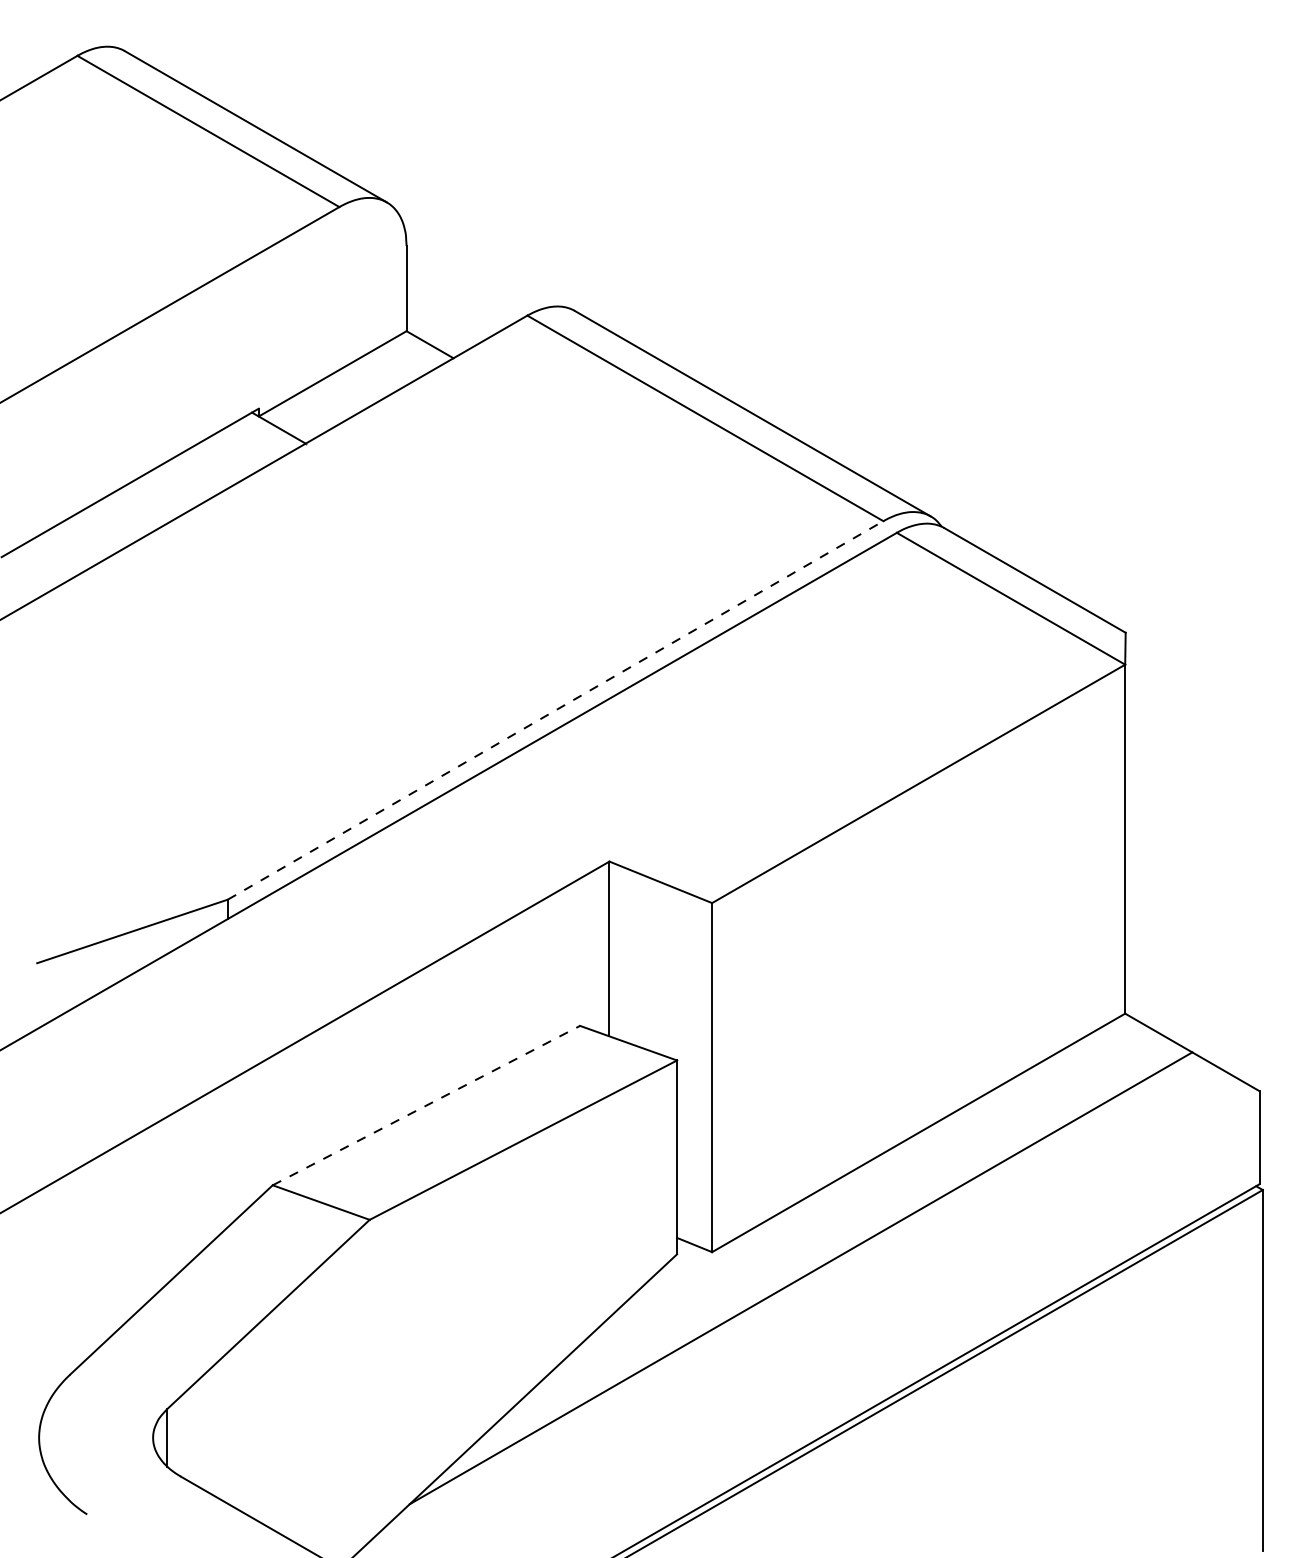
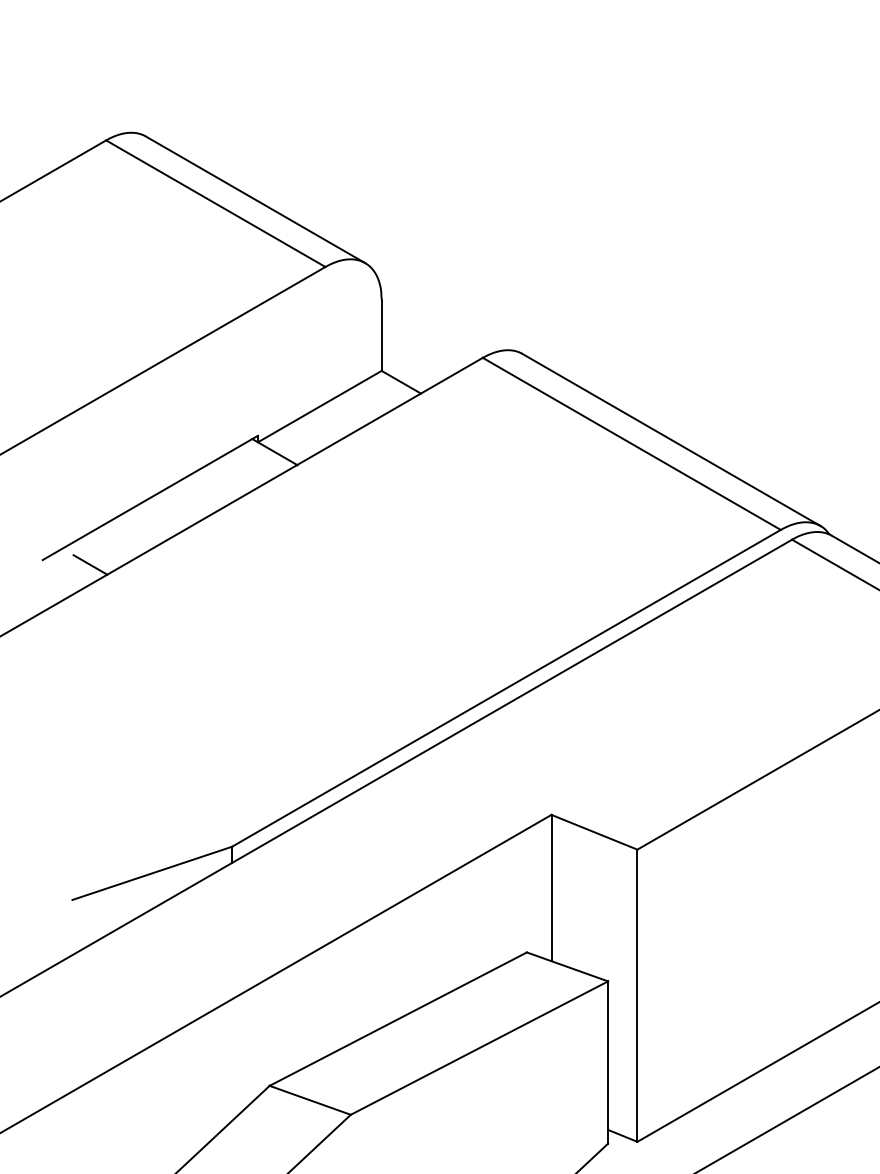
line: (58, 562) -> (90, 564), added
line: (556, 710) -> (507, 688), dashed -> solid
line: (426, 1105) -> (398, 1019), dashed -> solid

